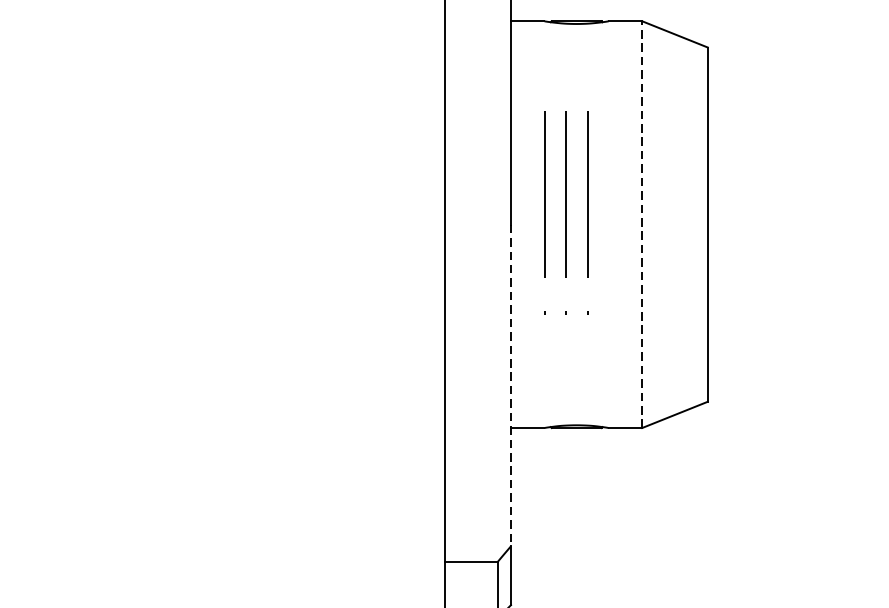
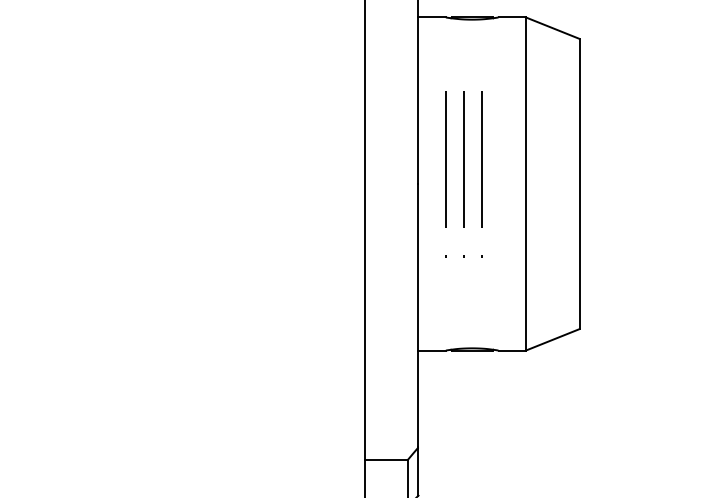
line: (641, 225) -> (525, 184), dashed -> solid
line: (511, 385) -> (418, 315), dashed -> solid

